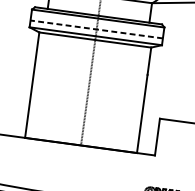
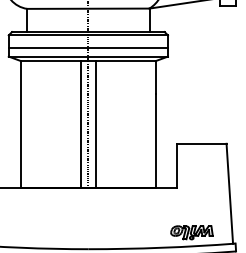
line: (96, 29) -> (88, 48), dashed -> solid
line: (81, 91) -> (80, 124), added
line: (94, 93) -> (95, 124), added

